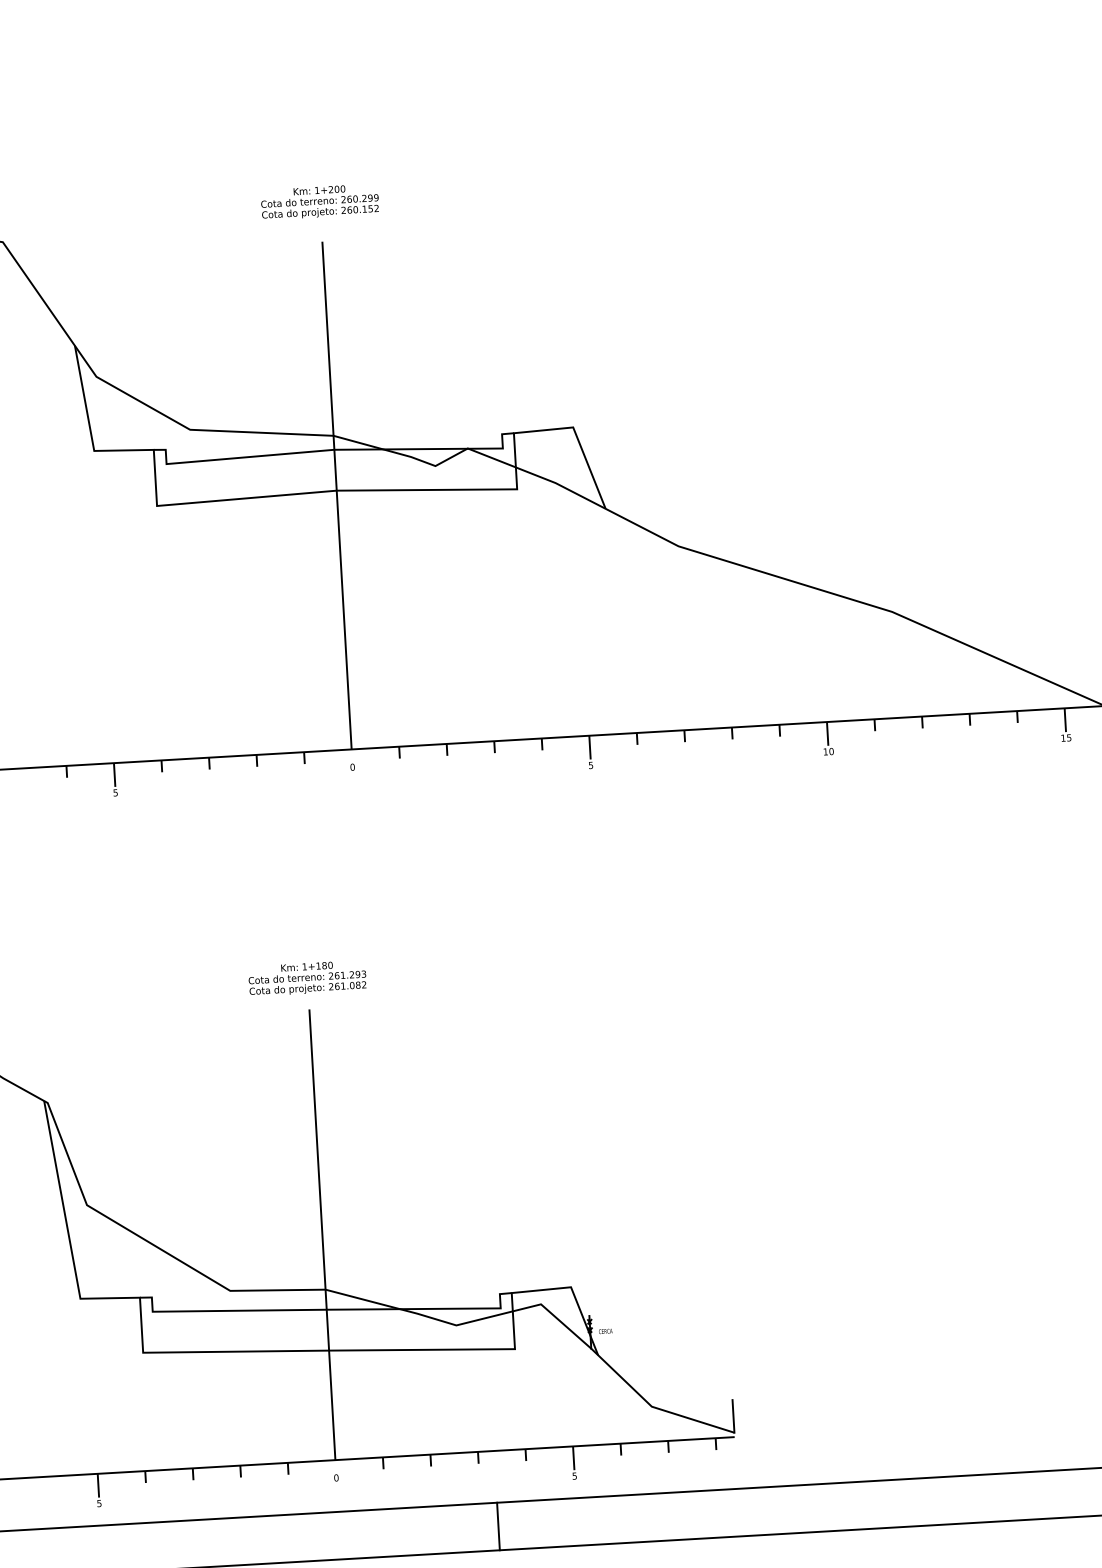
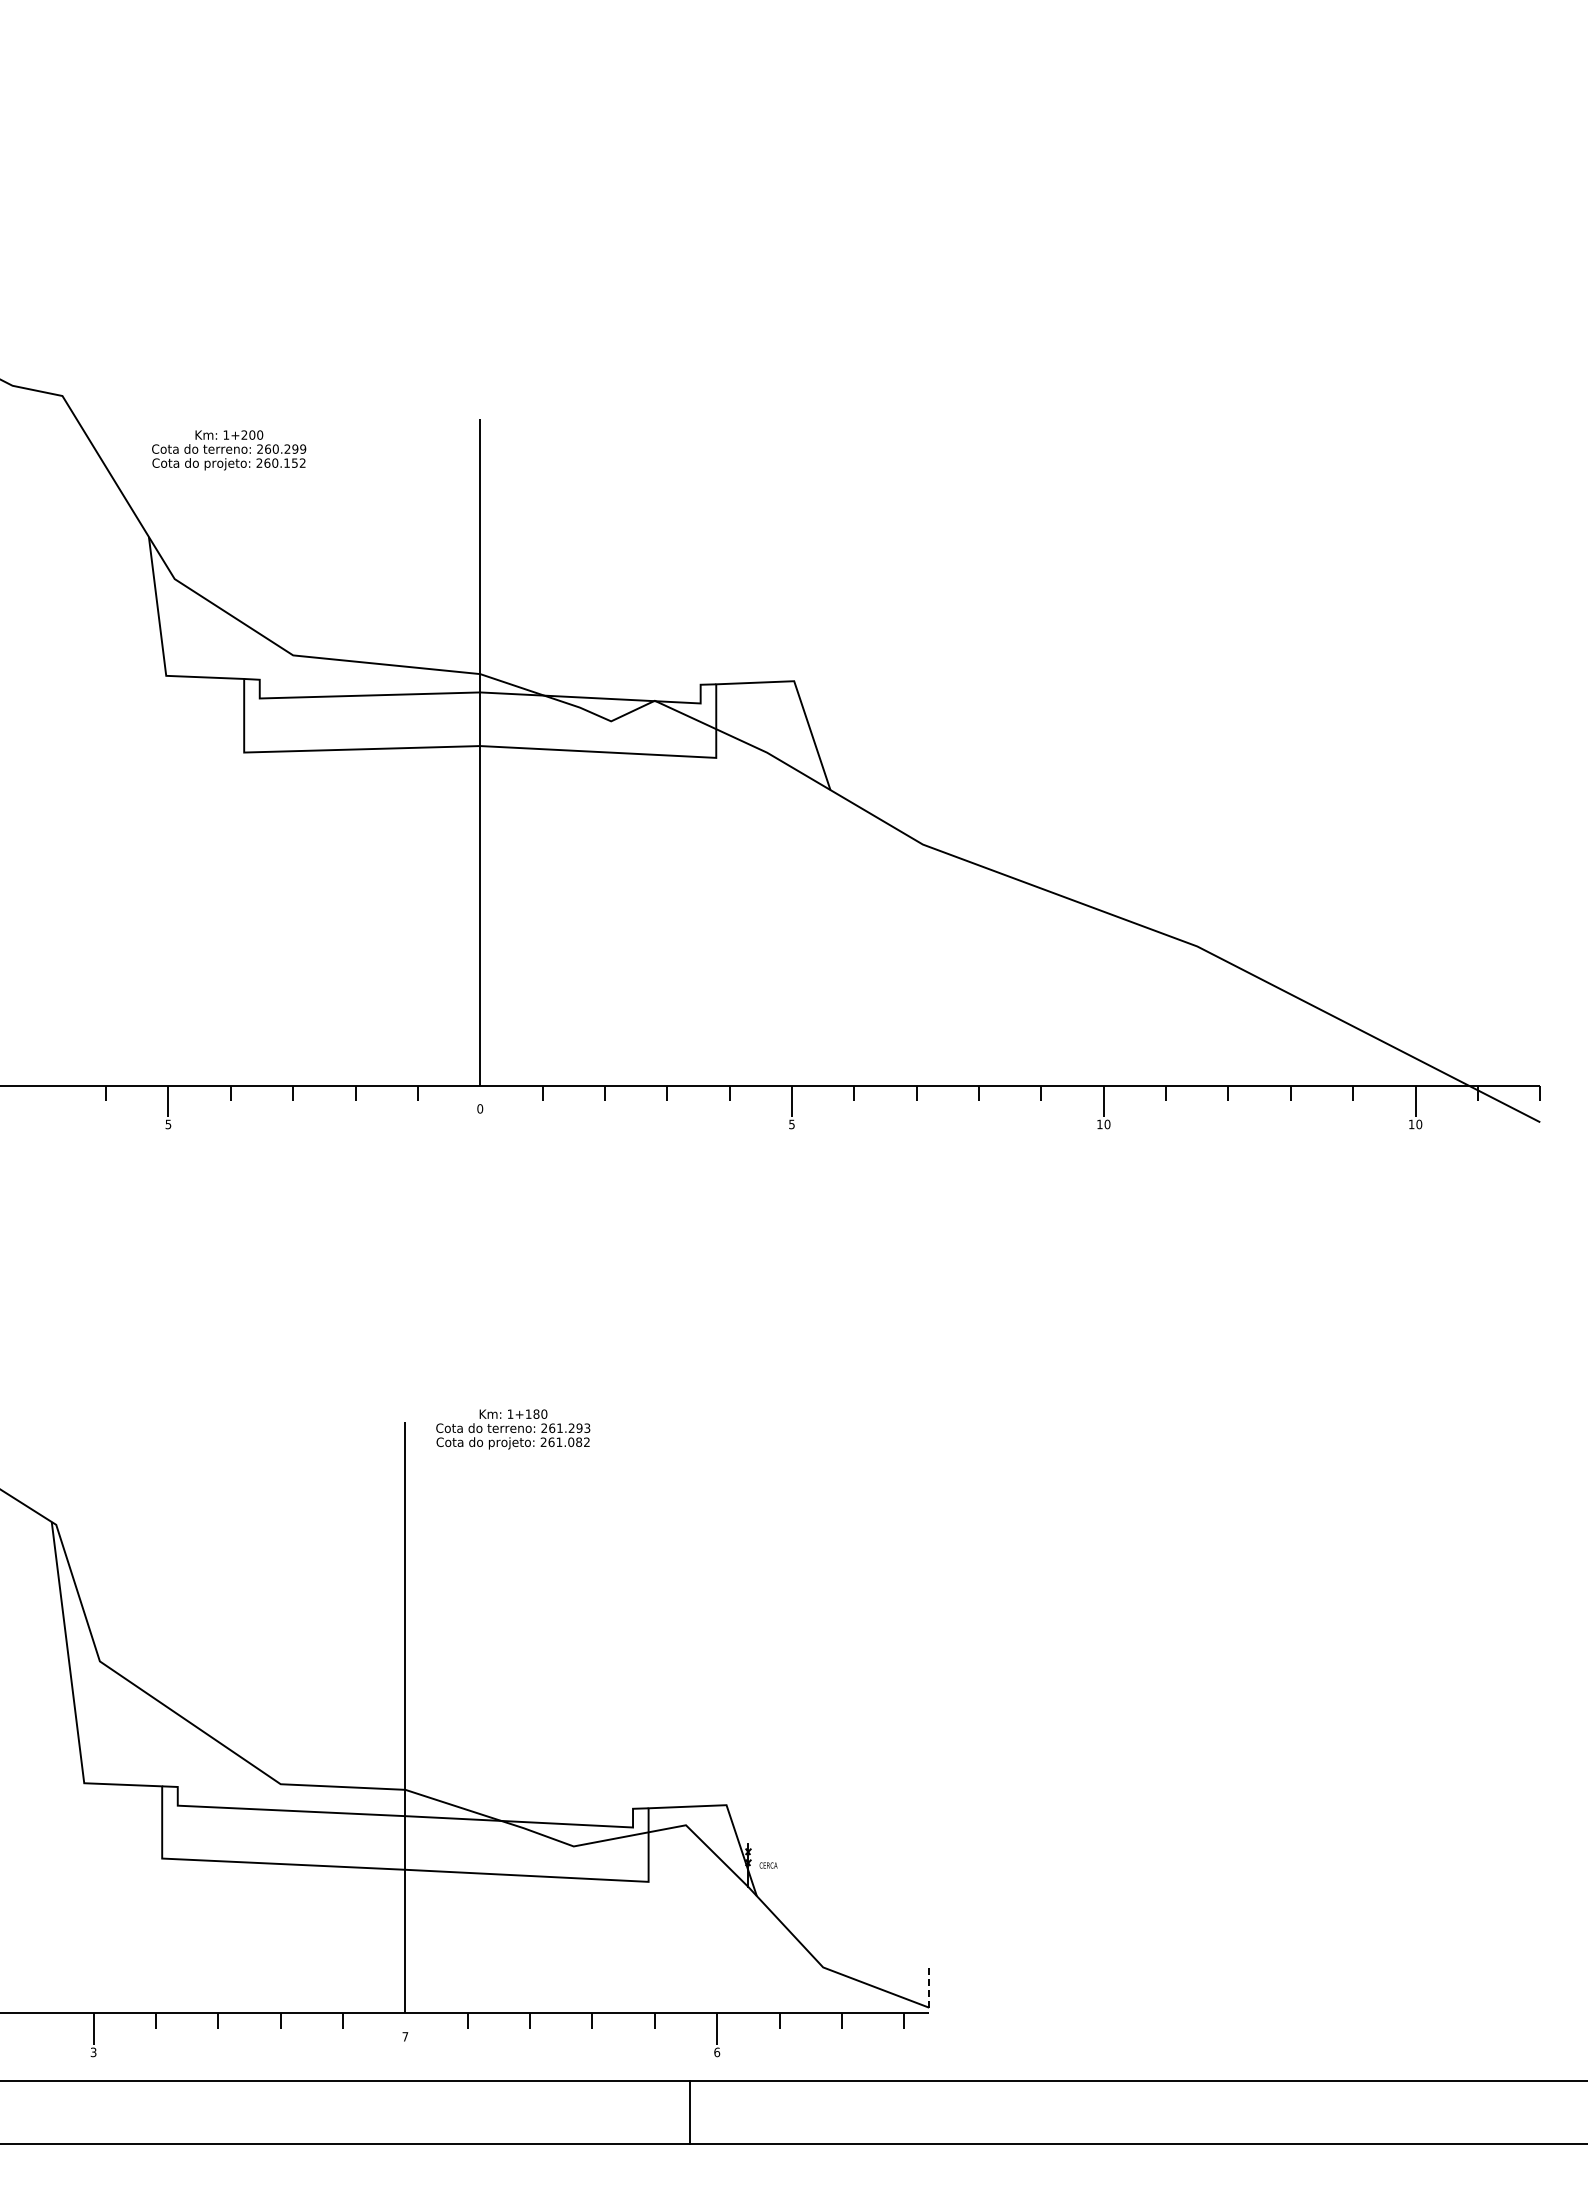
text: (320, 202) -> (229, 450), moved
text: (1069, 737) -> (1419, 1124), 15 -> 10
text: (307, 978) -> (513, 1429), moved
line: (733, 1415) -> (929, 1985), solid -> dashed
text: (575, 1476) -> (717, 2052), 5 -> 6
text: (336, 1477) -> (405, 2036), 0 -> 7
text: (99, 1502) -> (93, 2051), 5 -> 3
line: (498, 1526) -> (689, 2112), moved

